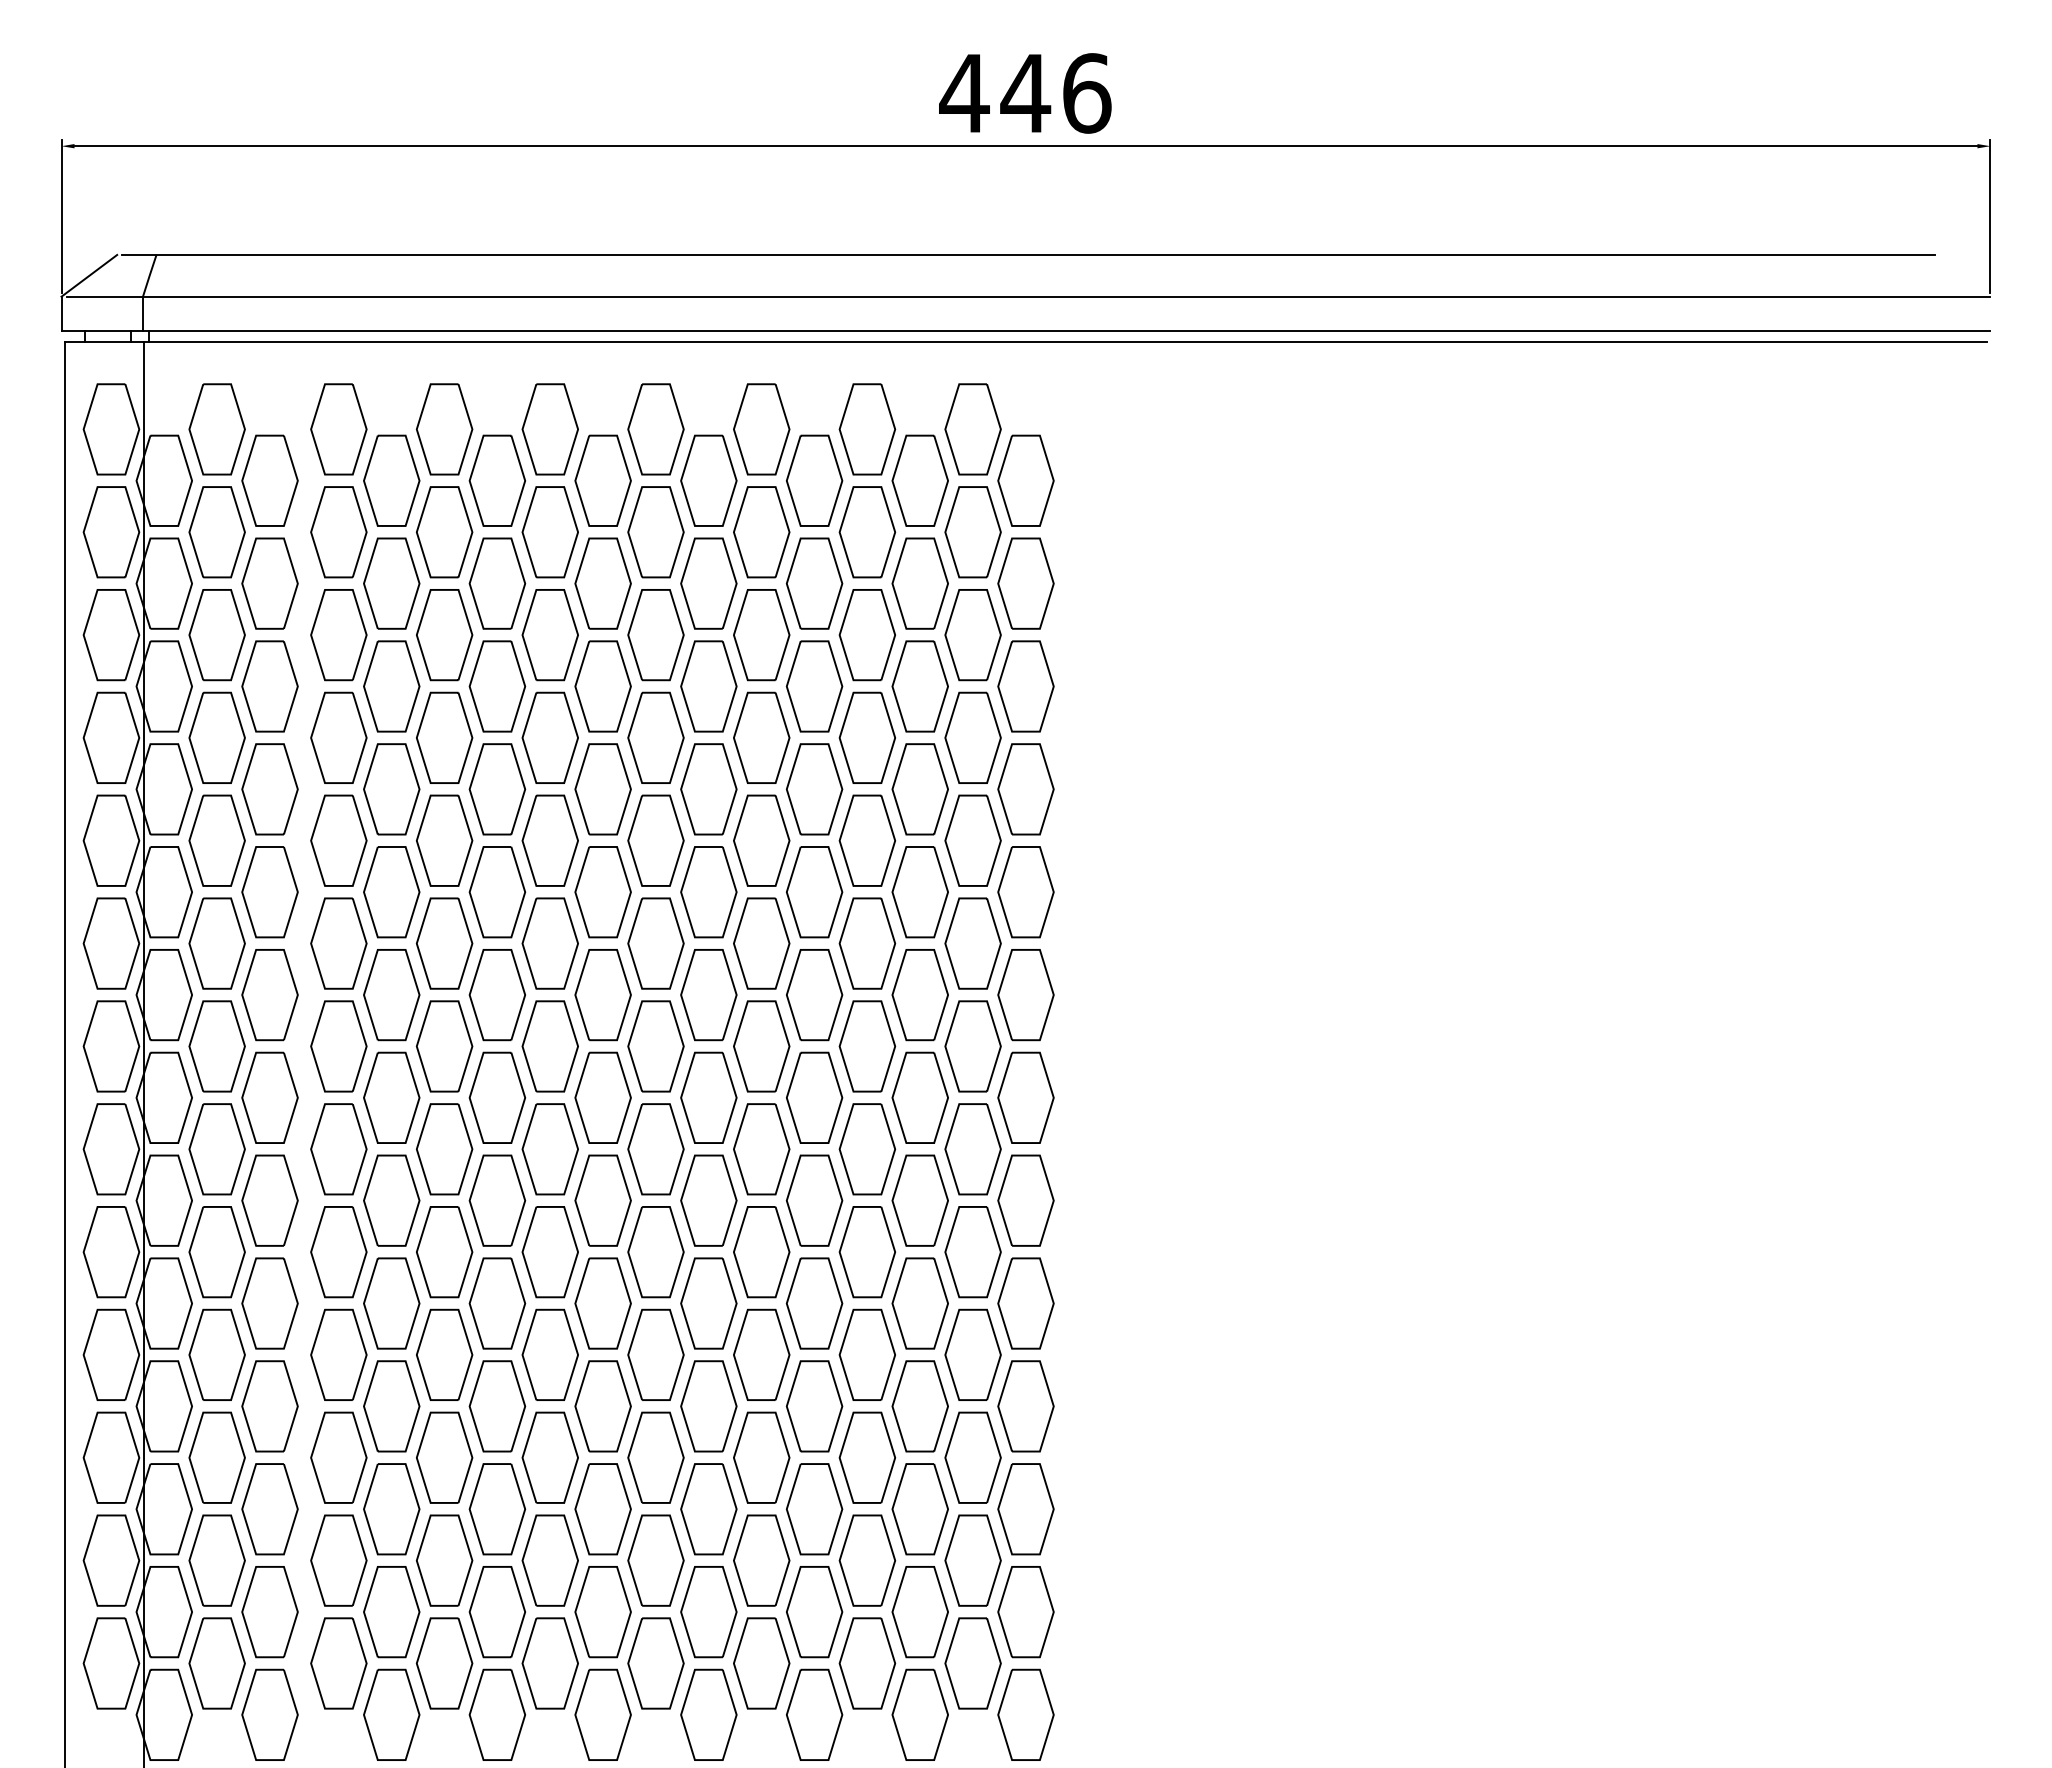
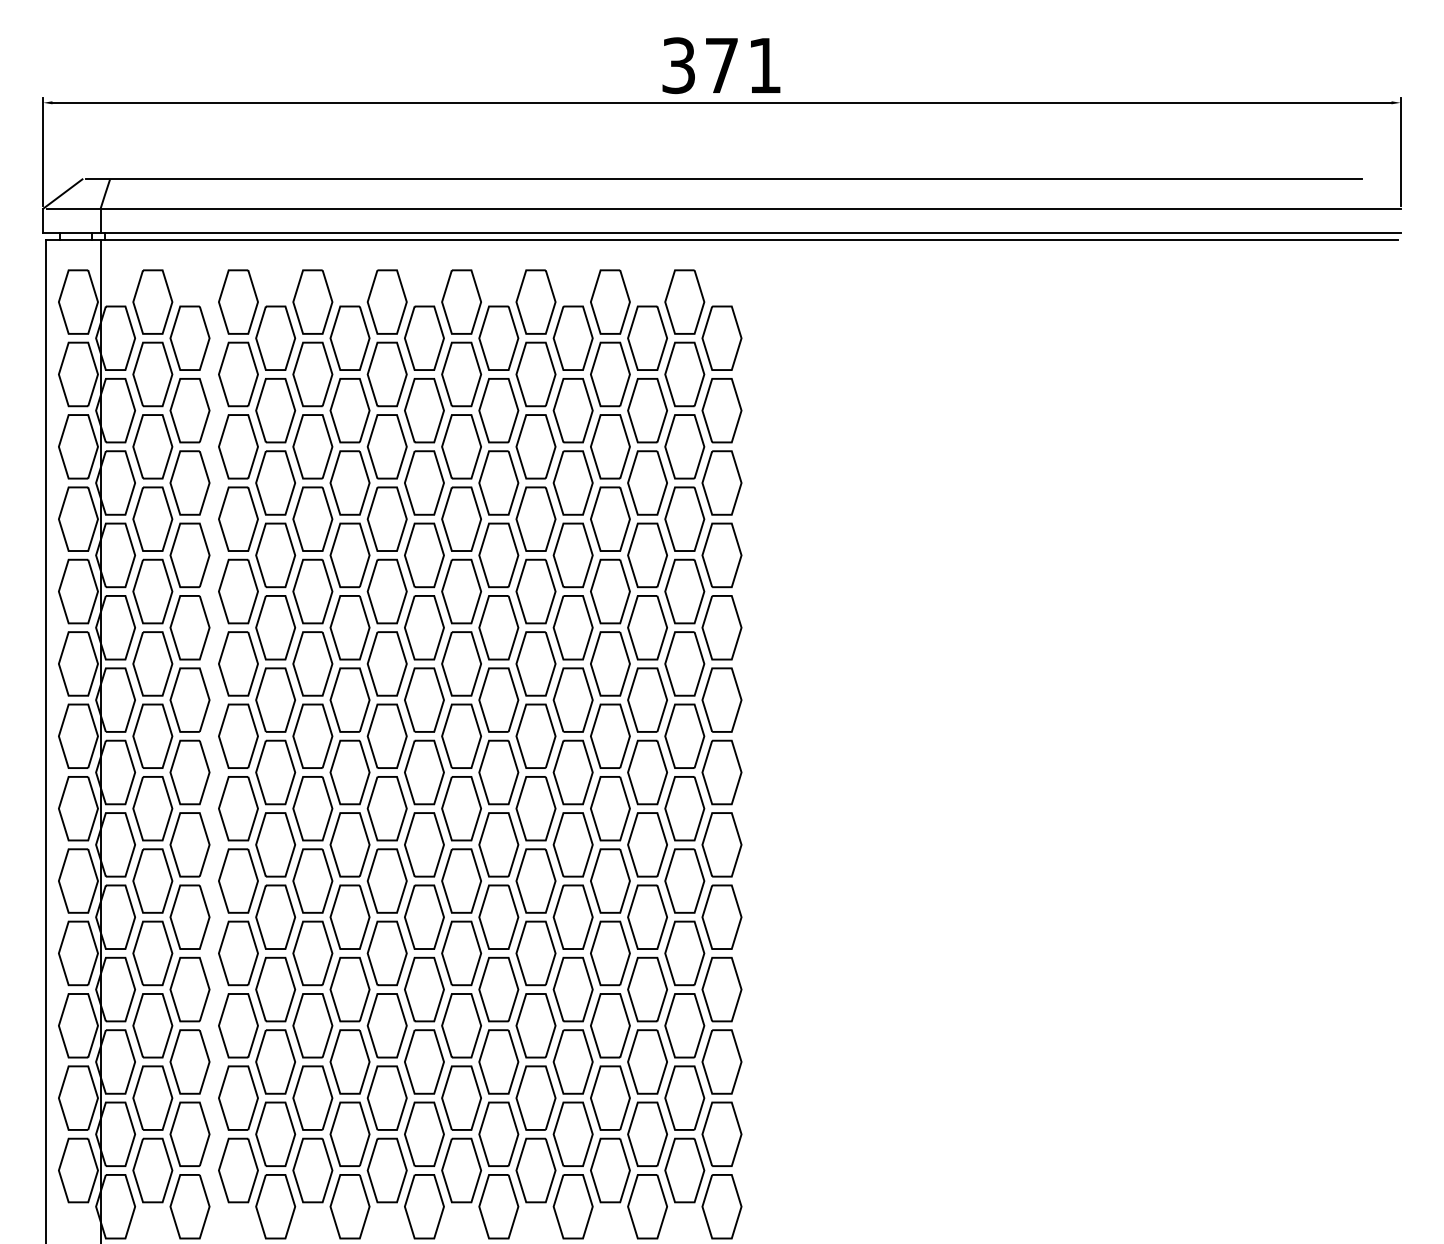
text: (1025, 93) -> (721, 65), 446 -> 371

